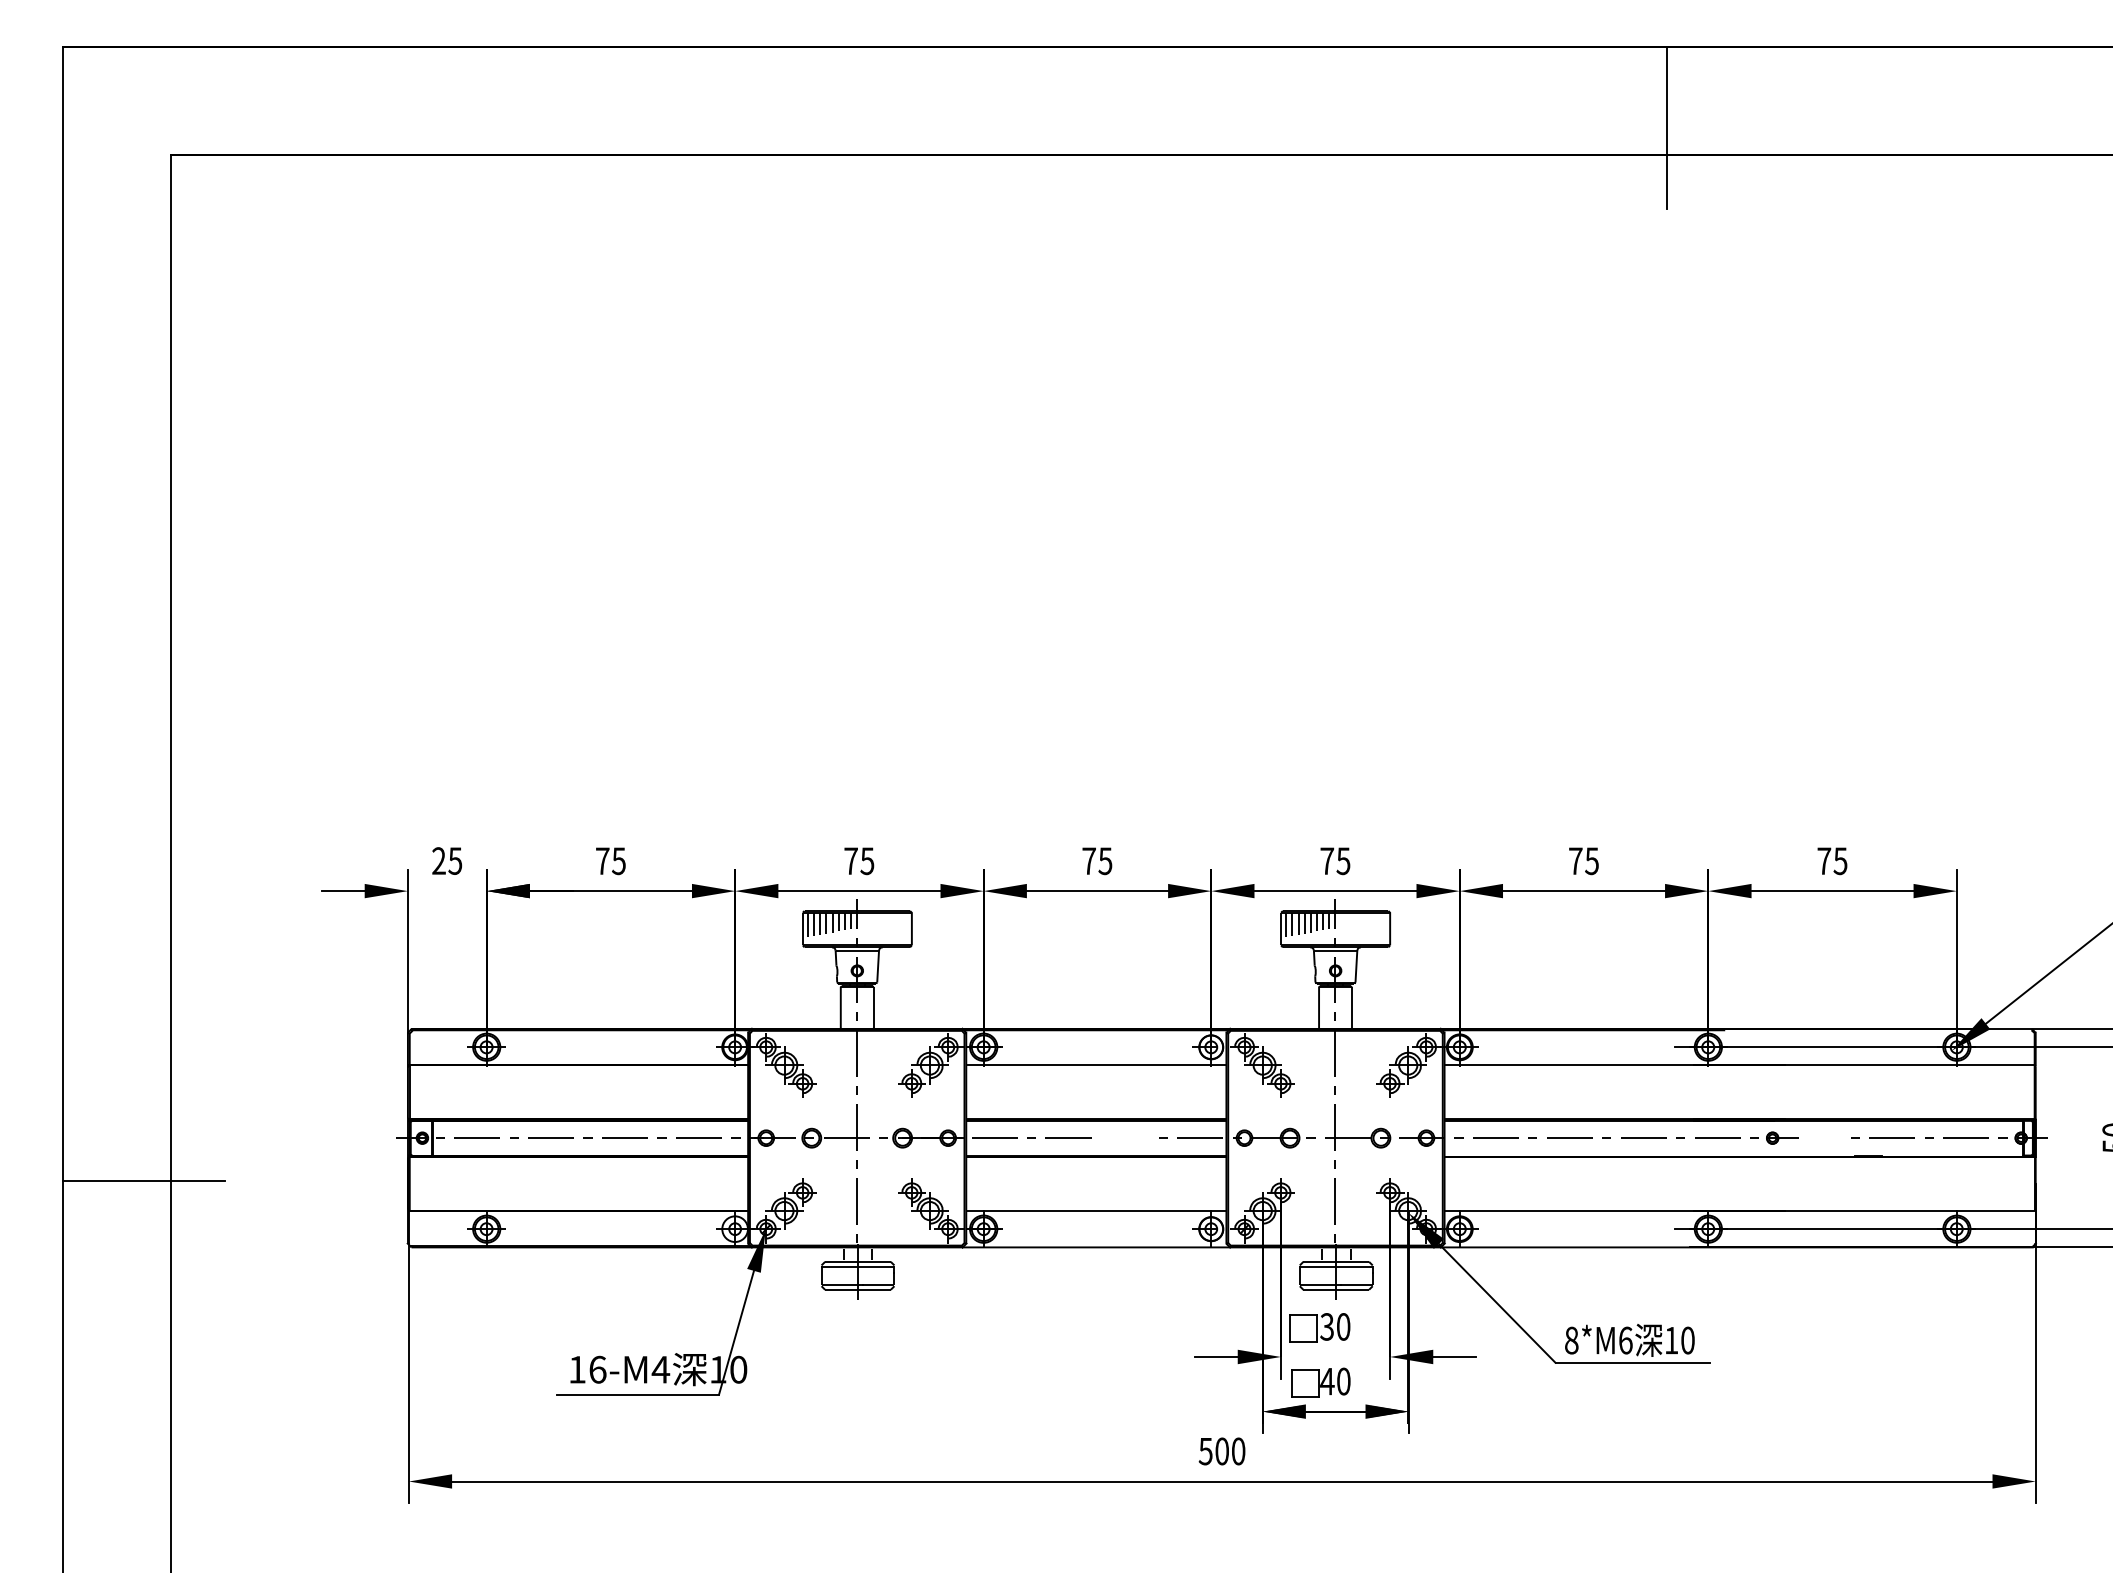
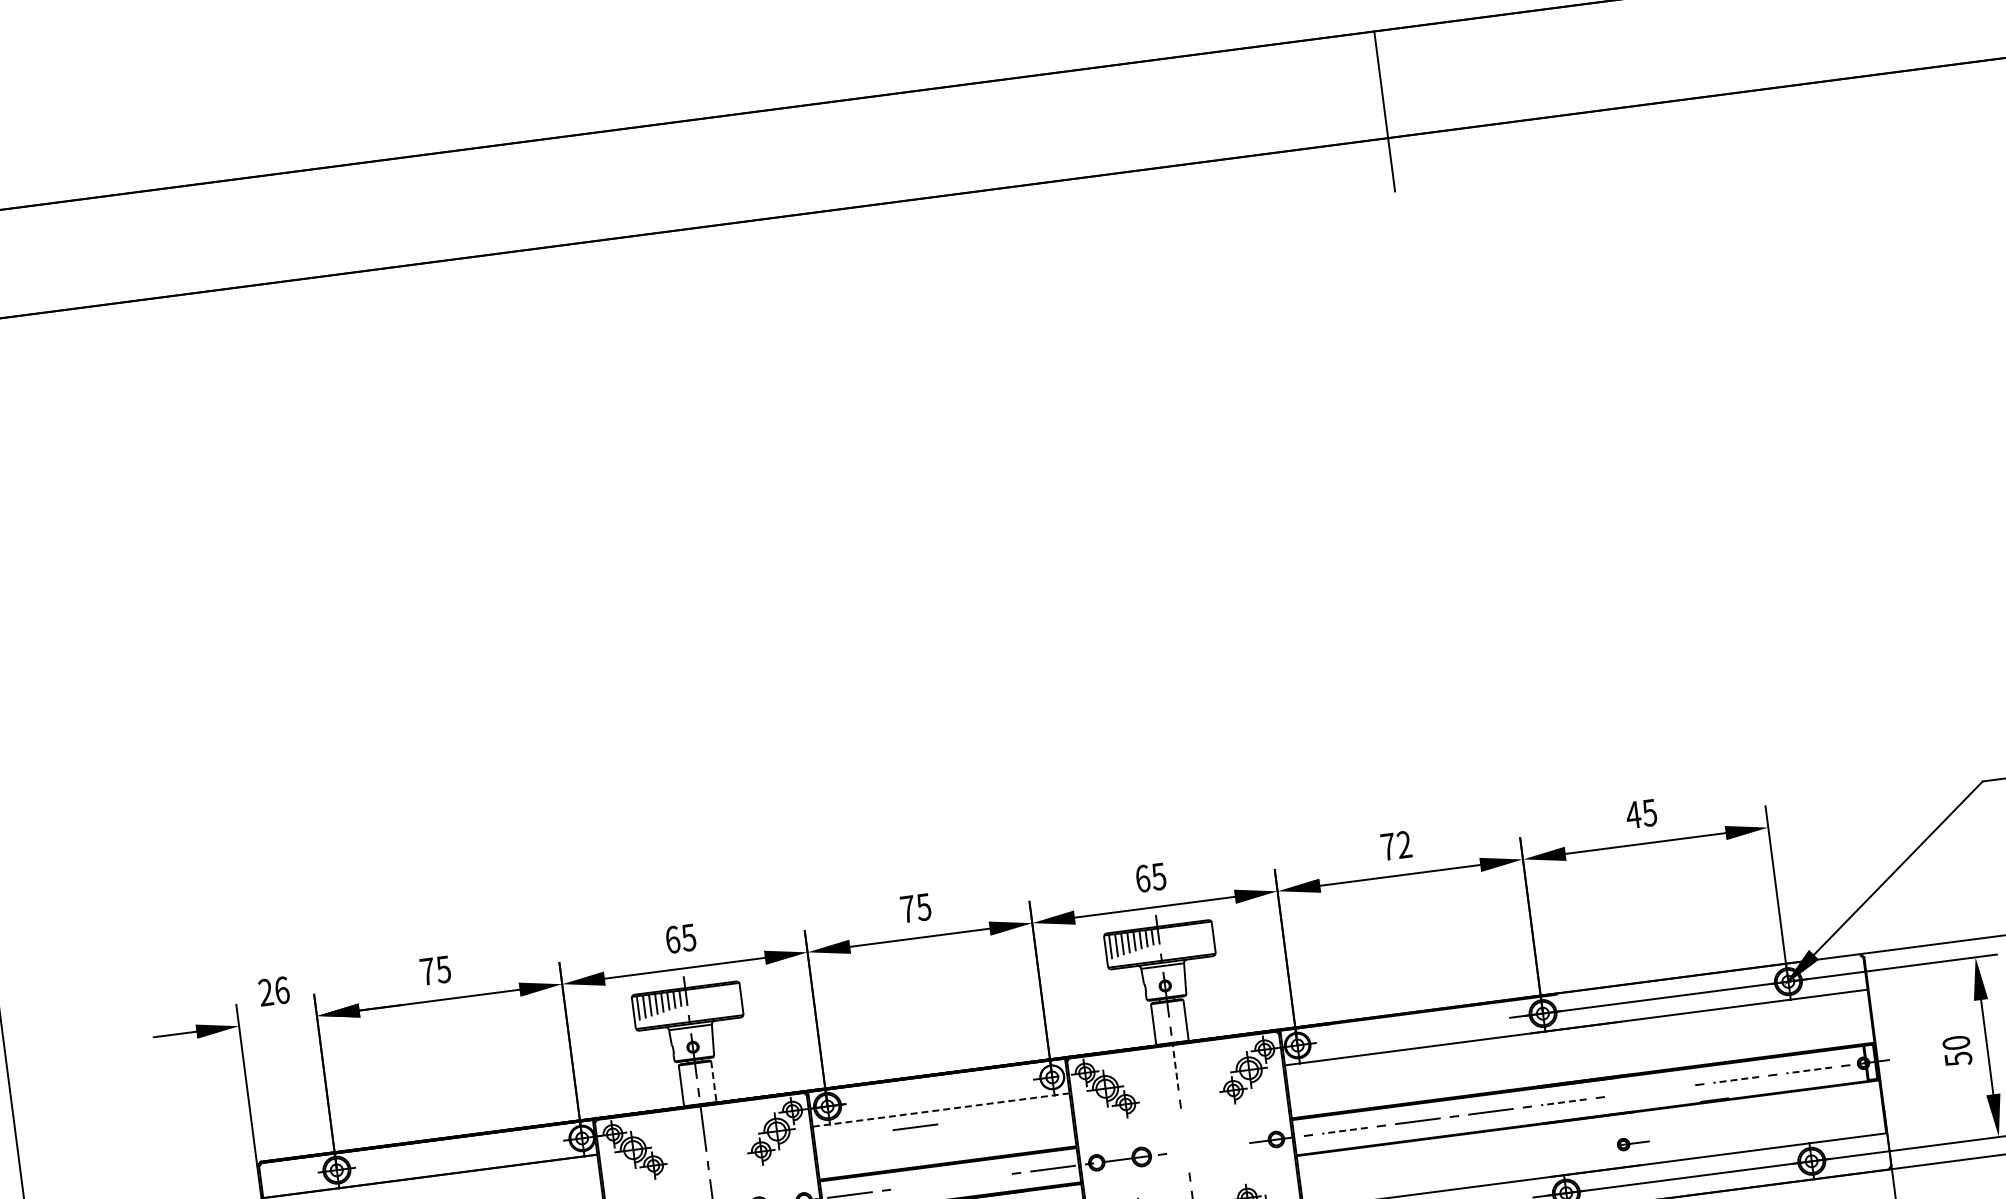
text: (455, 860) -> (282, 989), 25 -> 26
text: (1823, 860) -> (1632, 814), 75 -> 45
text: (851, 861) -> (673, 940), 75 -> 65
text: (1327, 861) -> (1143, 879), 75 -> 65
text: (1591, 861) -> (1403, 845), 75 -> 72
line: (873, 1007) -> (713, 1081), solid -> dashed
line: (1335, 1053) -> (1175, 1067), solid -> dashed
line: (1095, 1065) -> (940, 1110), solid -> dashed
line: (1068, 1137) -> (915, 1126), moved
part: (1358, 1137) -> (1209, 1147), removed
part: (1782, 1137) -> (1633, 1142), moved
line: (1495, 1138) -> (1344, 1130), solid -> dashed
line: (1717, 1138) -> (1563, 1102), solid -> dashed
line: (1891, 1138) -> (1735, 1080), solid -> dashed
line: (1965, 1138) -> (1808, 1070), solid -> dashed

